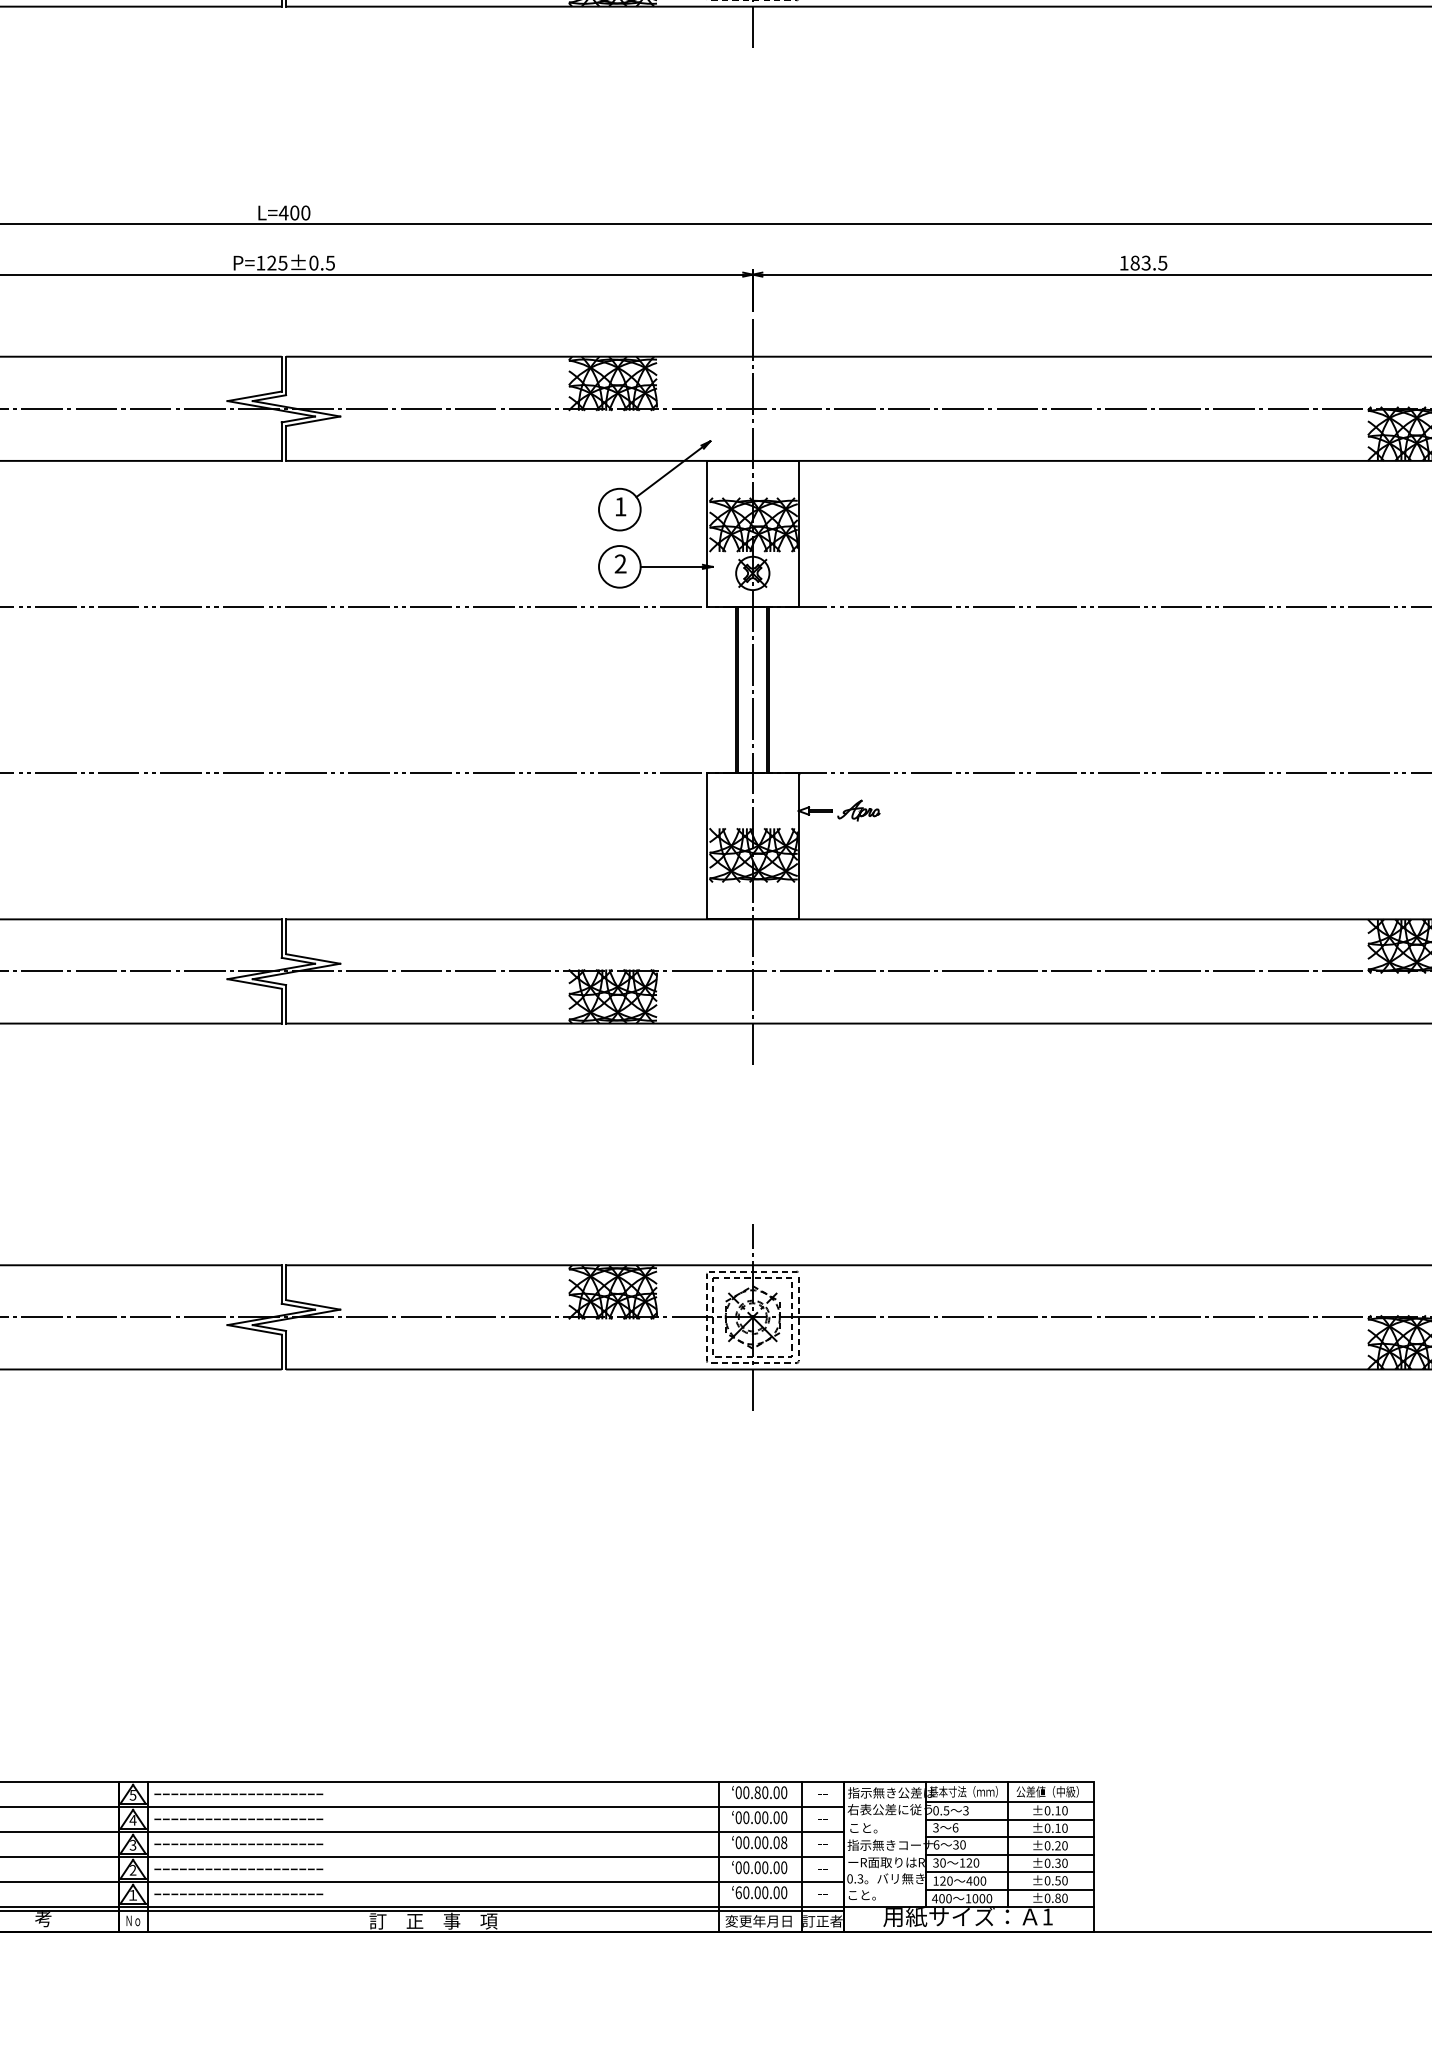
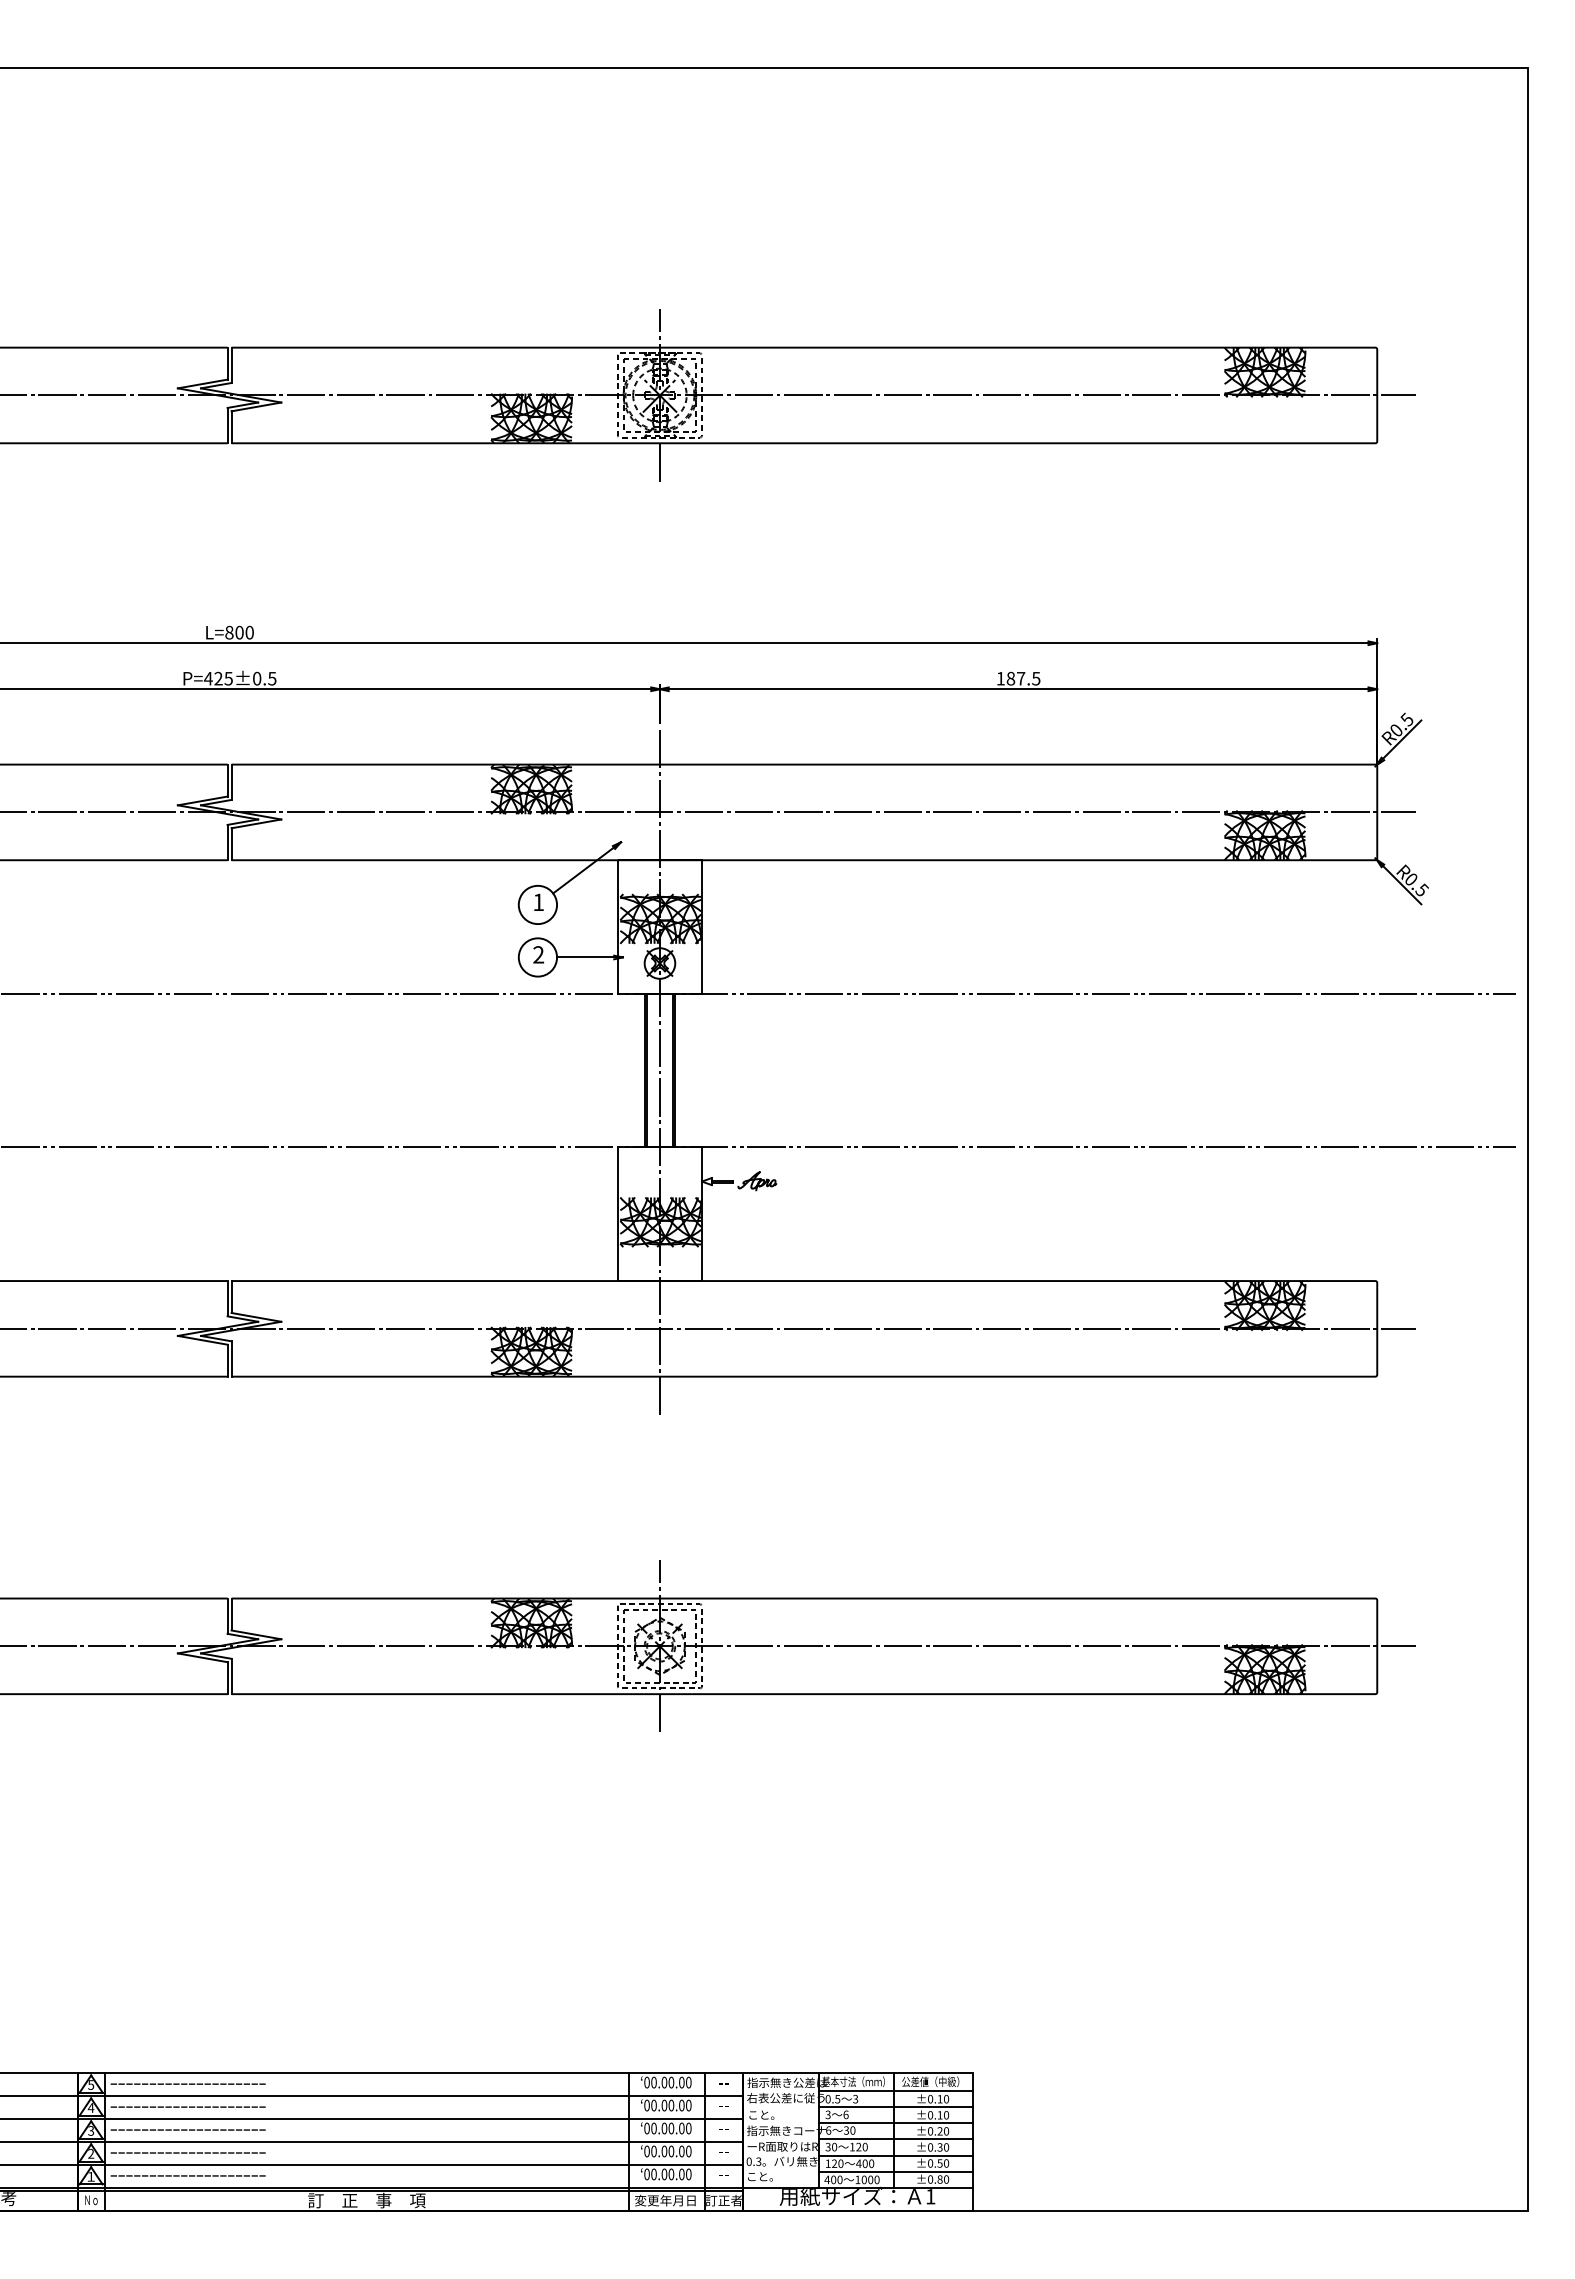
text: (282, 212) -> (228, 632), L=400 -> L=800
text: (259, 262) -> (207, 678), P=125±0.5 -> P=425±0.5
text: (1145, 262) -> (1020, 678), 183.5 -> 187.5
text: (757, 1792) -> (664, 2082), 00.80.00 -> 00.00.00
text: (783, 1842) -> (688, 2128), 00.00.08 -> 00.00.00
text: (738, 1891) -> (646, 2173), 60.00.00 -> 00.00.00

